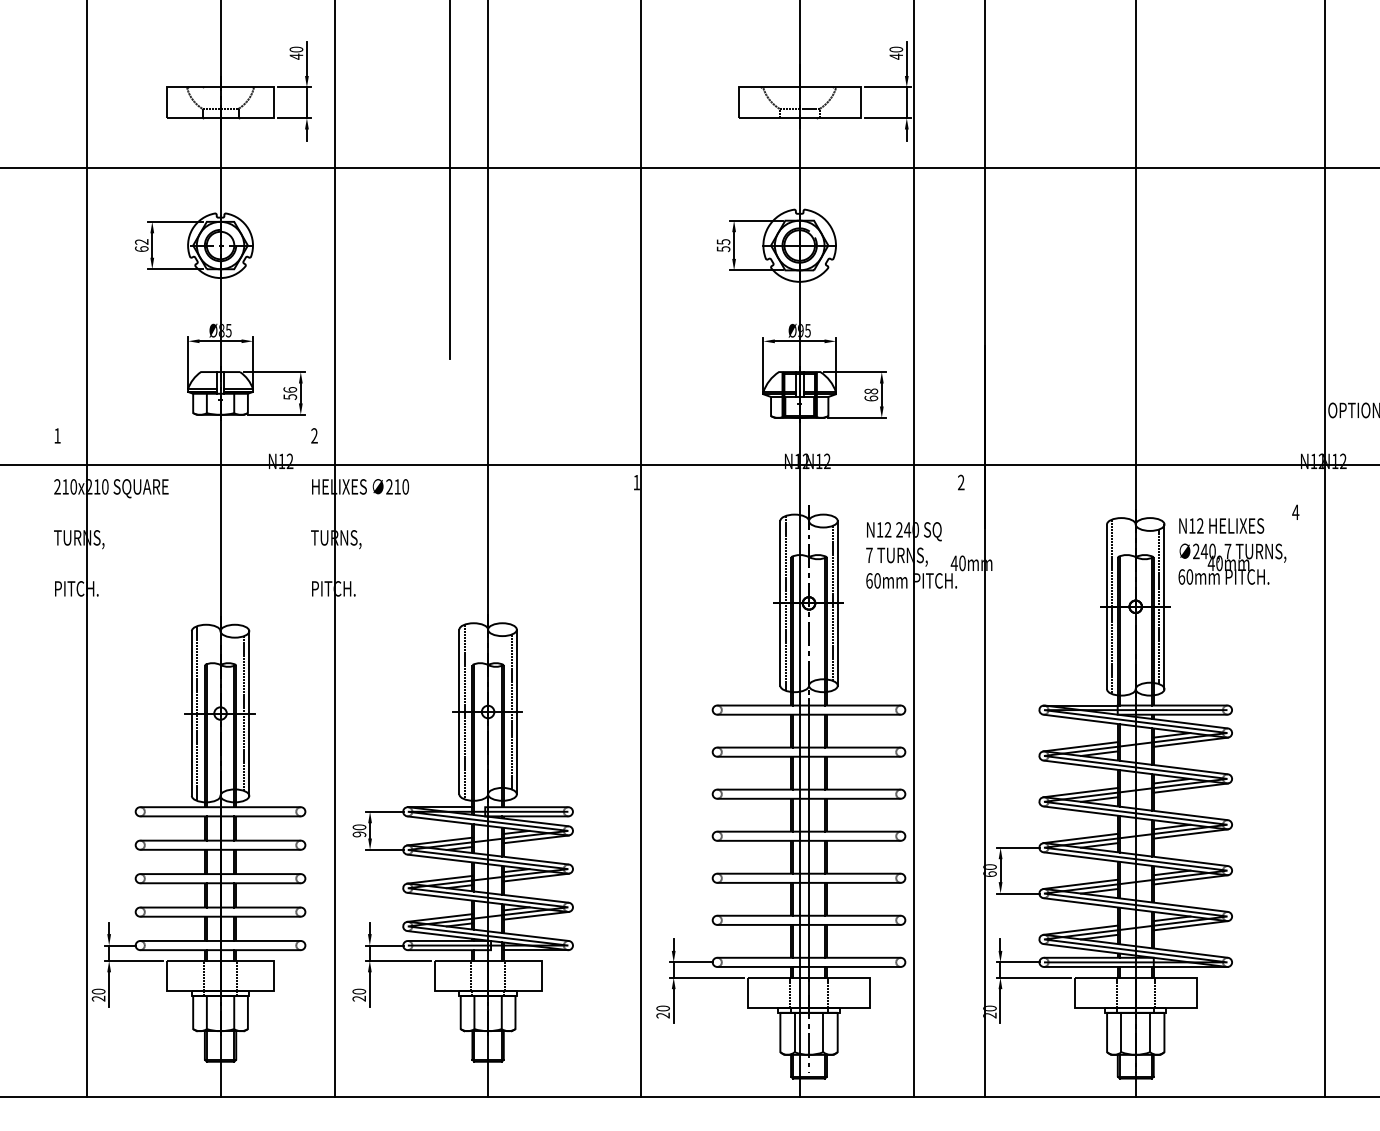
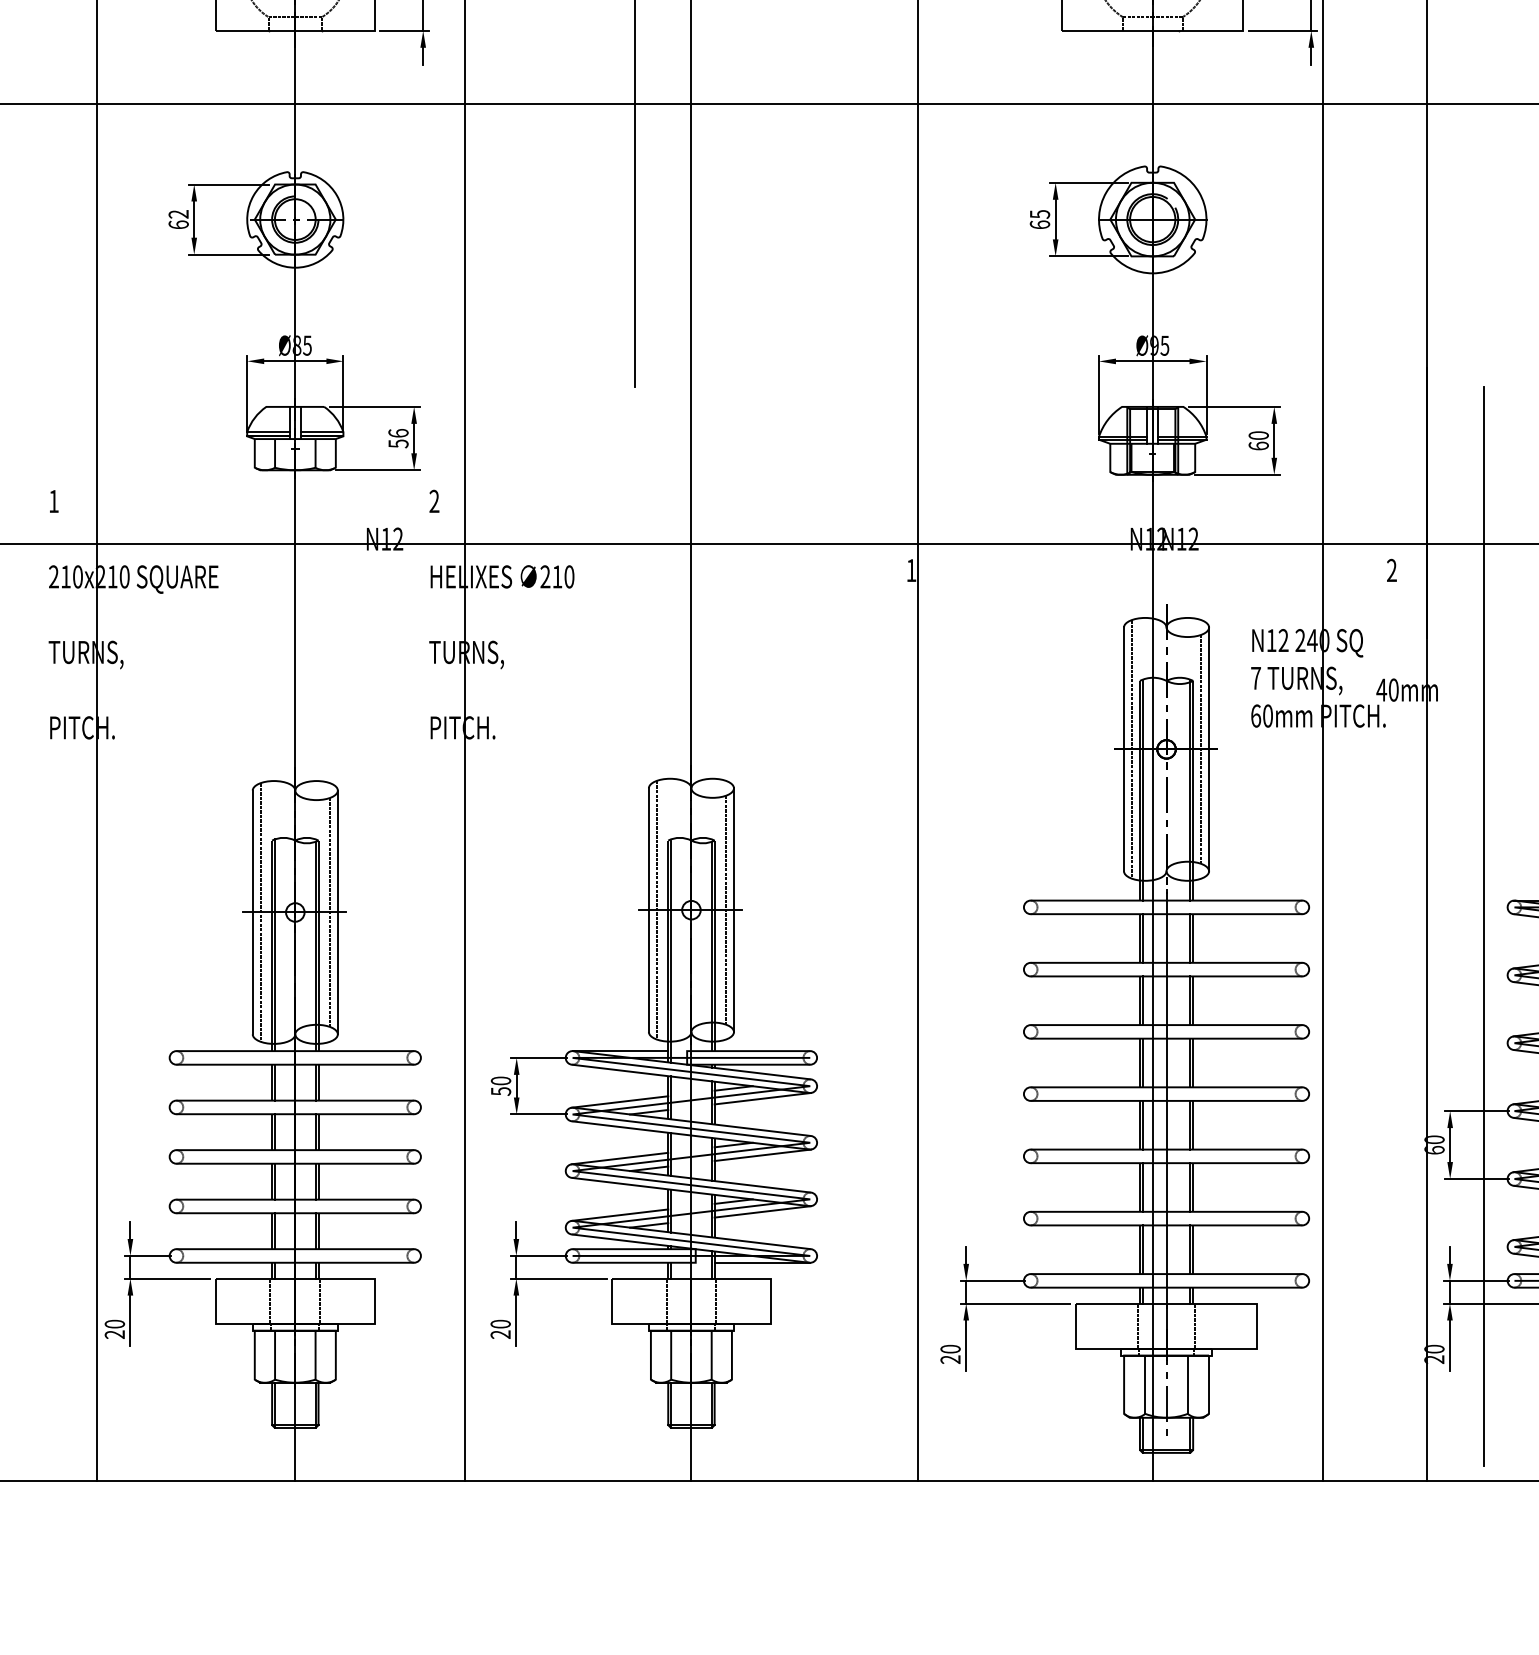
text: (723, 249) -> (1039, 225), 55 -> 65
text: (871, 391) -> (1259, 435), 68 -> 60
line: (1023, 722) -> (1484, 925), added
text: (359, 834) -> (501, 1091), 90 -> 50

